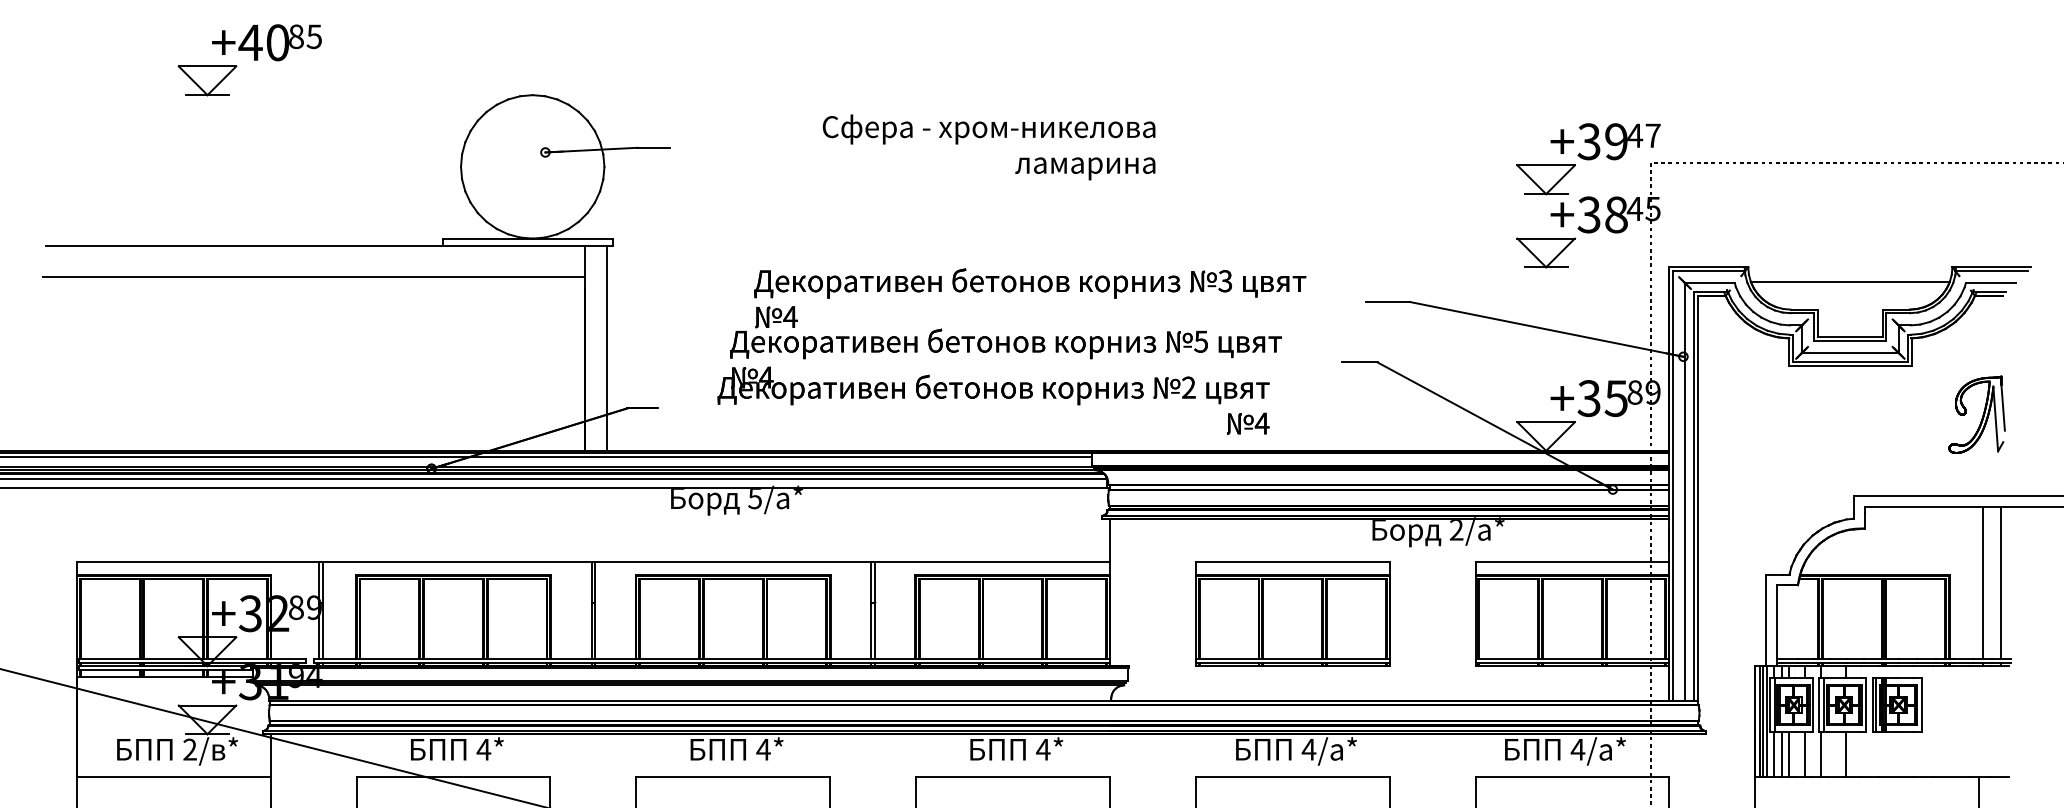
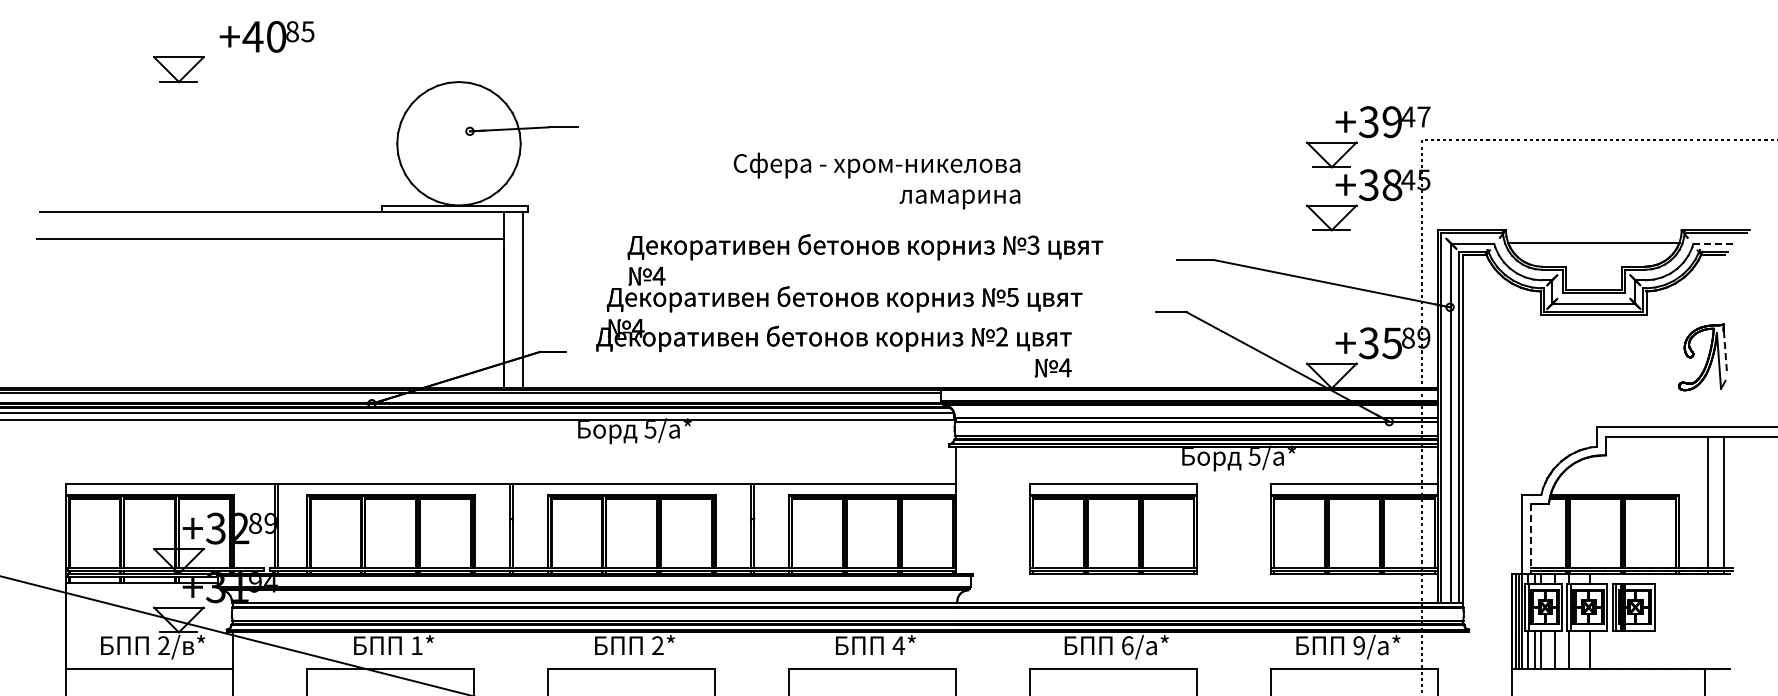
text: (266, 42) -> (266, 36), moved
text: (988, 146) -> (876, 180), moved
line: (1991, 282) -> (1715, 243), solid -> dashed
text: (1011, 351) -> (849, 305), moved
line: (2003, 408) -> (1725, 351), solid -> dashed
text: (1456, 529) -> (1254, 456), 2/a* -> 5/a*
line: (1776, 625) -> (1530, 538), solid -> dashed
text: (483, 749) -> (416, 645), 4* -> 1*
text: (763, 749) -> (657, 645), 4* -> 2*
text: (1308, 749) -> (1127, 645), 4/ -> 6/
text: (1577, 749) -> (1358, 645), 4/ -> 9/

